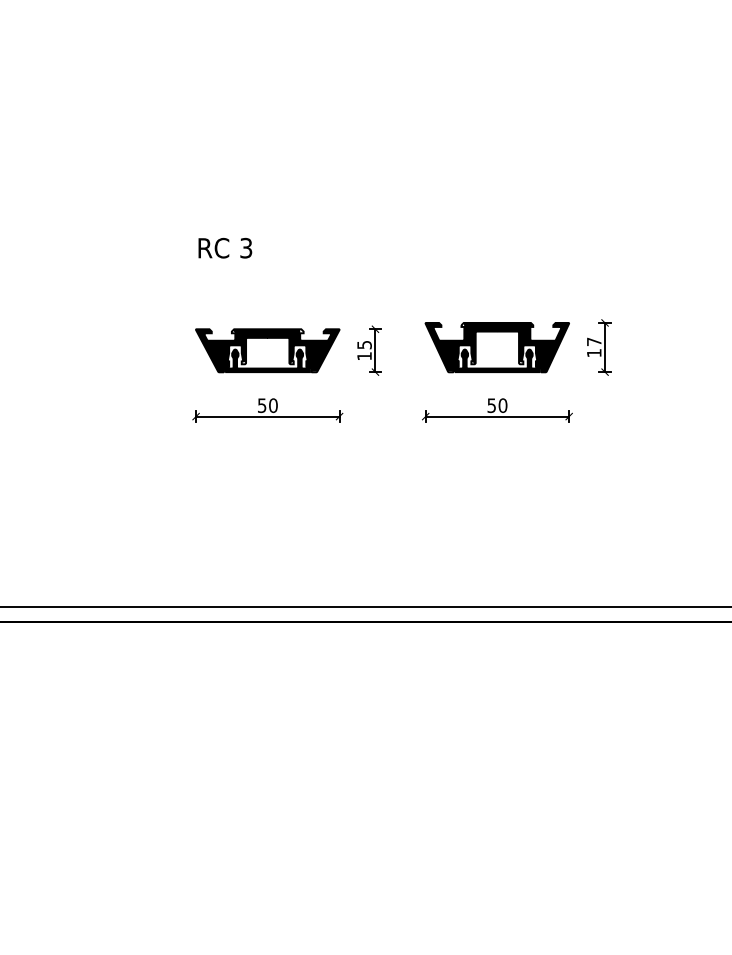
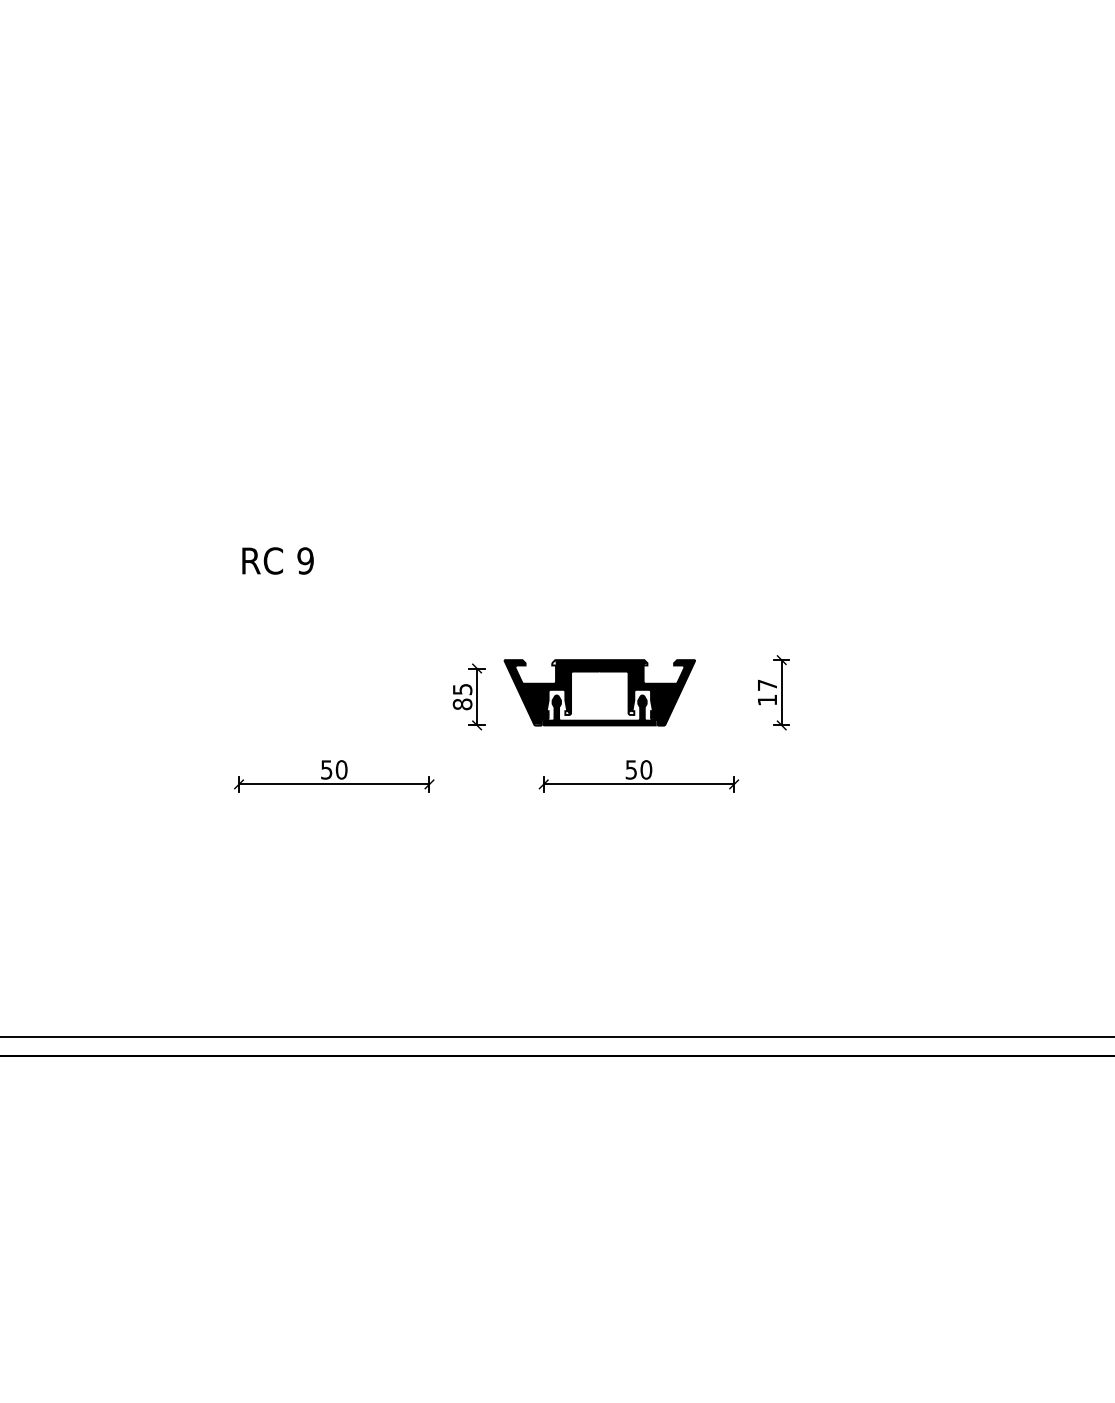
text: (246, 247) -> (305, 560), 3 -> 9
part: (497, 347) -> (599, 692), moved
part: (268, 350) -> (334, 696), removed
text: (364, 356) -> (462, 704), 15 -> 85

